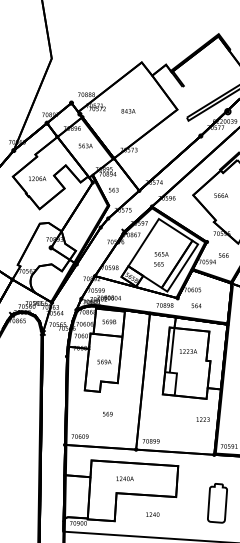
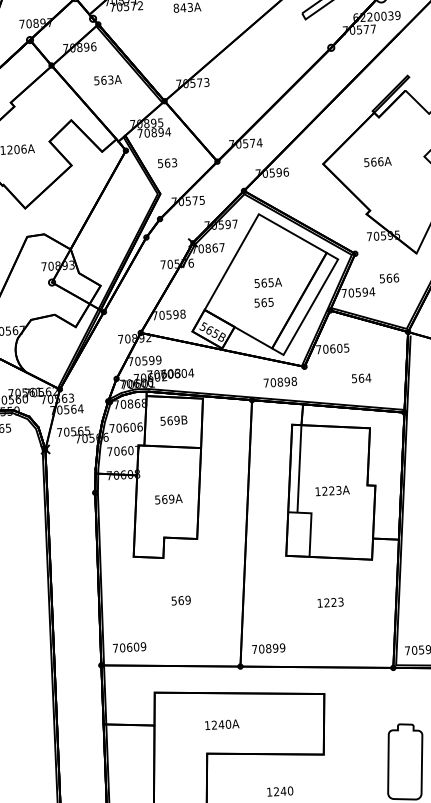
text: (196, 305) -> (361, 377), moved
text: (188, 351) -> (332, 490), moved
text: (202, 419) -> (329, 602), moved

